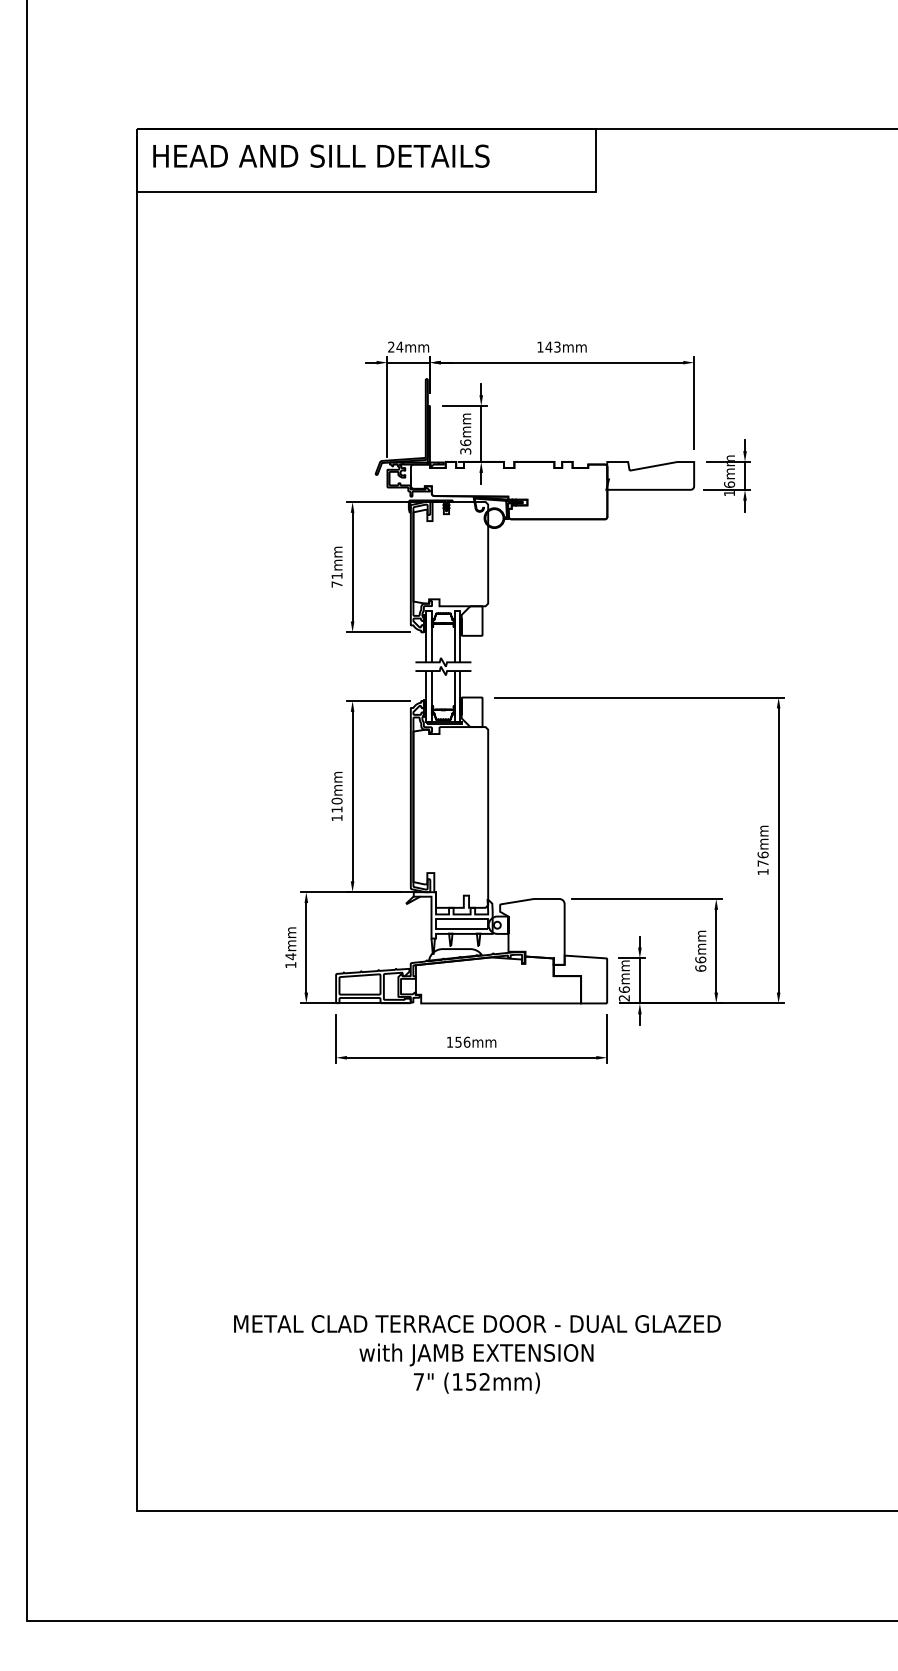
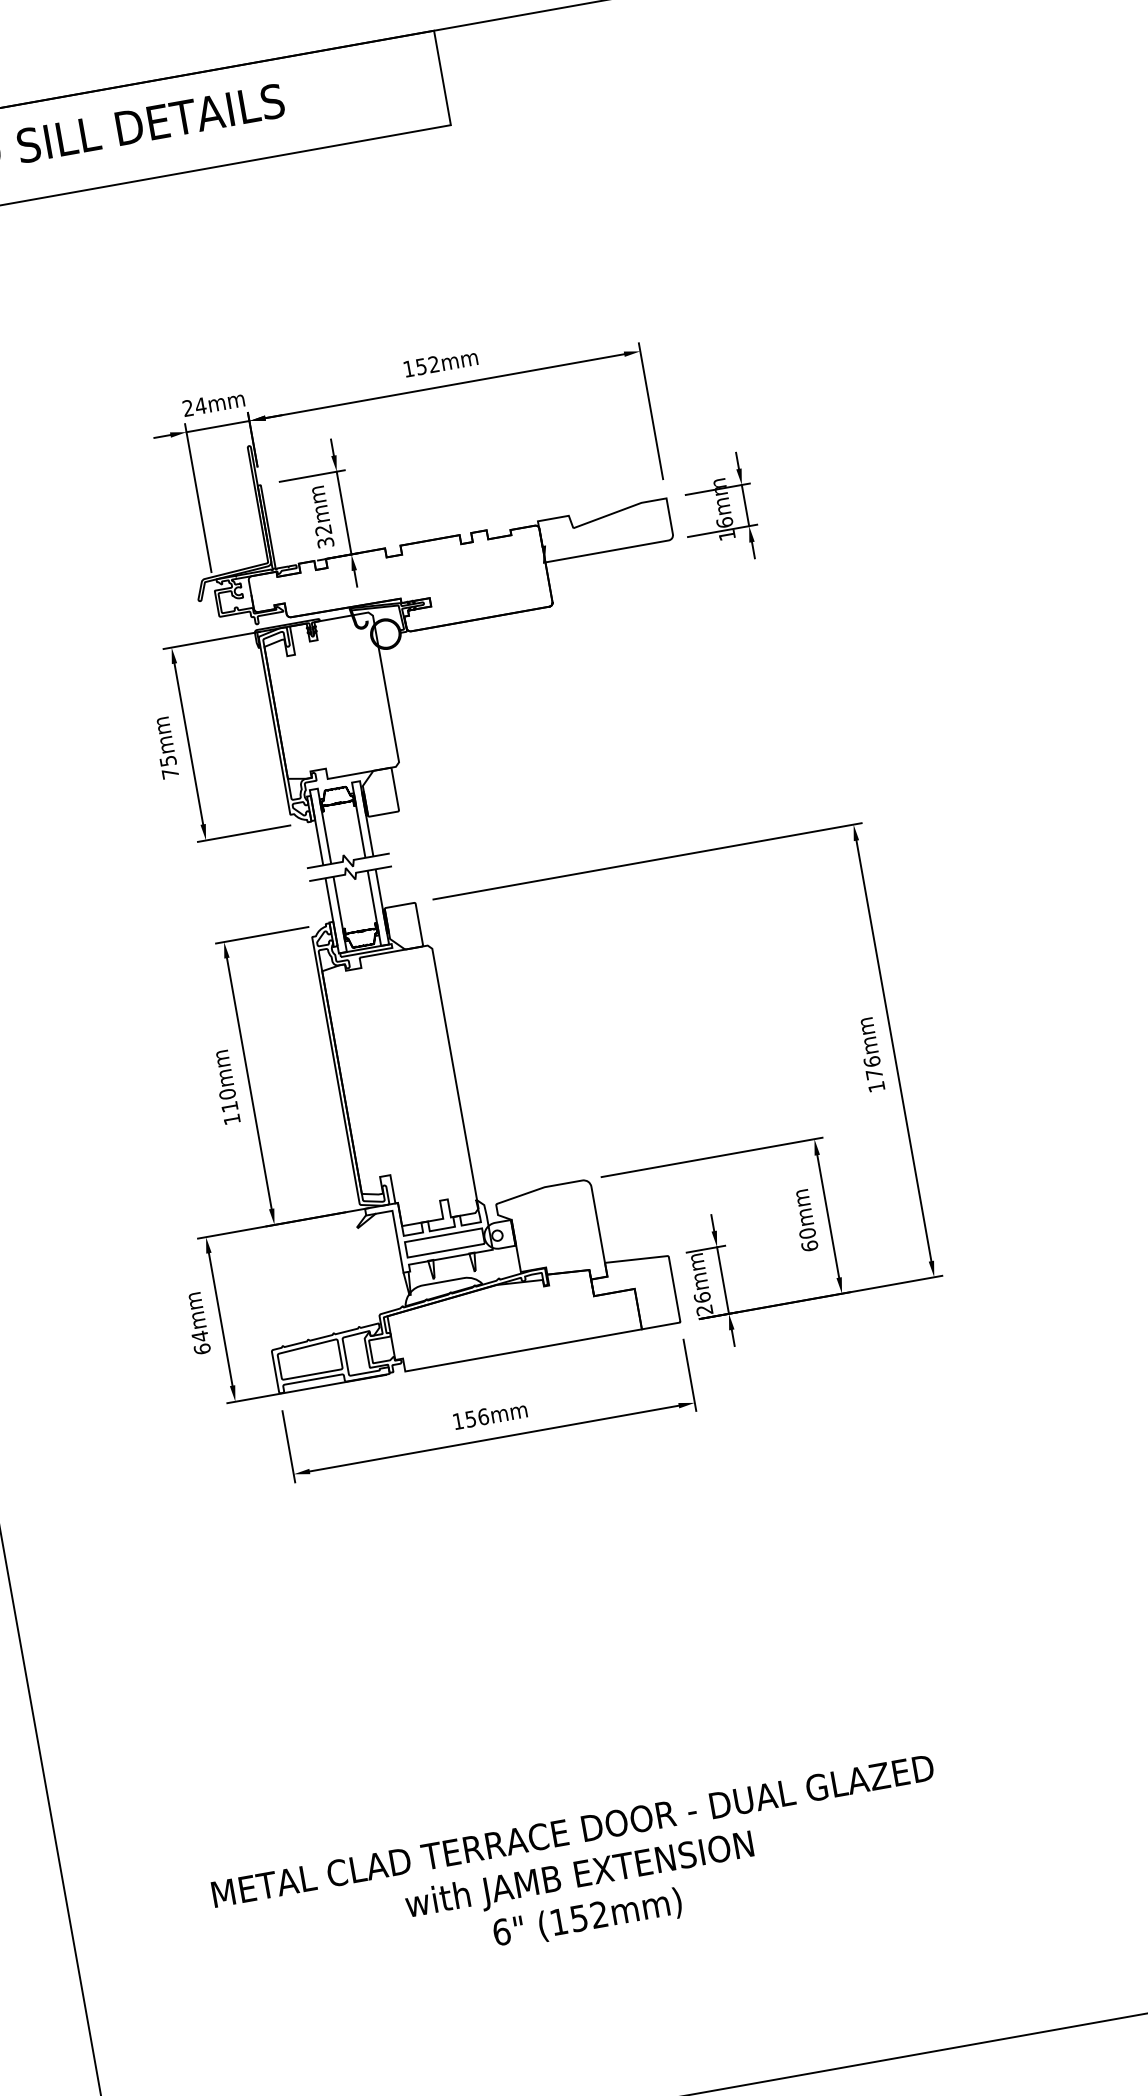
text: (552, 346) -> (426, 364), 143mm -> 152mm
text: (465, 442) -> (323, 529), 36mm -> 32mm
text: (336, 576) -> (167, 762), 71mm -> 75mm
text: (700, 959) -> (807, 1232), 66mm -> 60mm
text: (290, 964) -> (201, 1348), 14mm -> 64mm
text: (418, 1381) -> (501, 1931), 7" -> 6"

